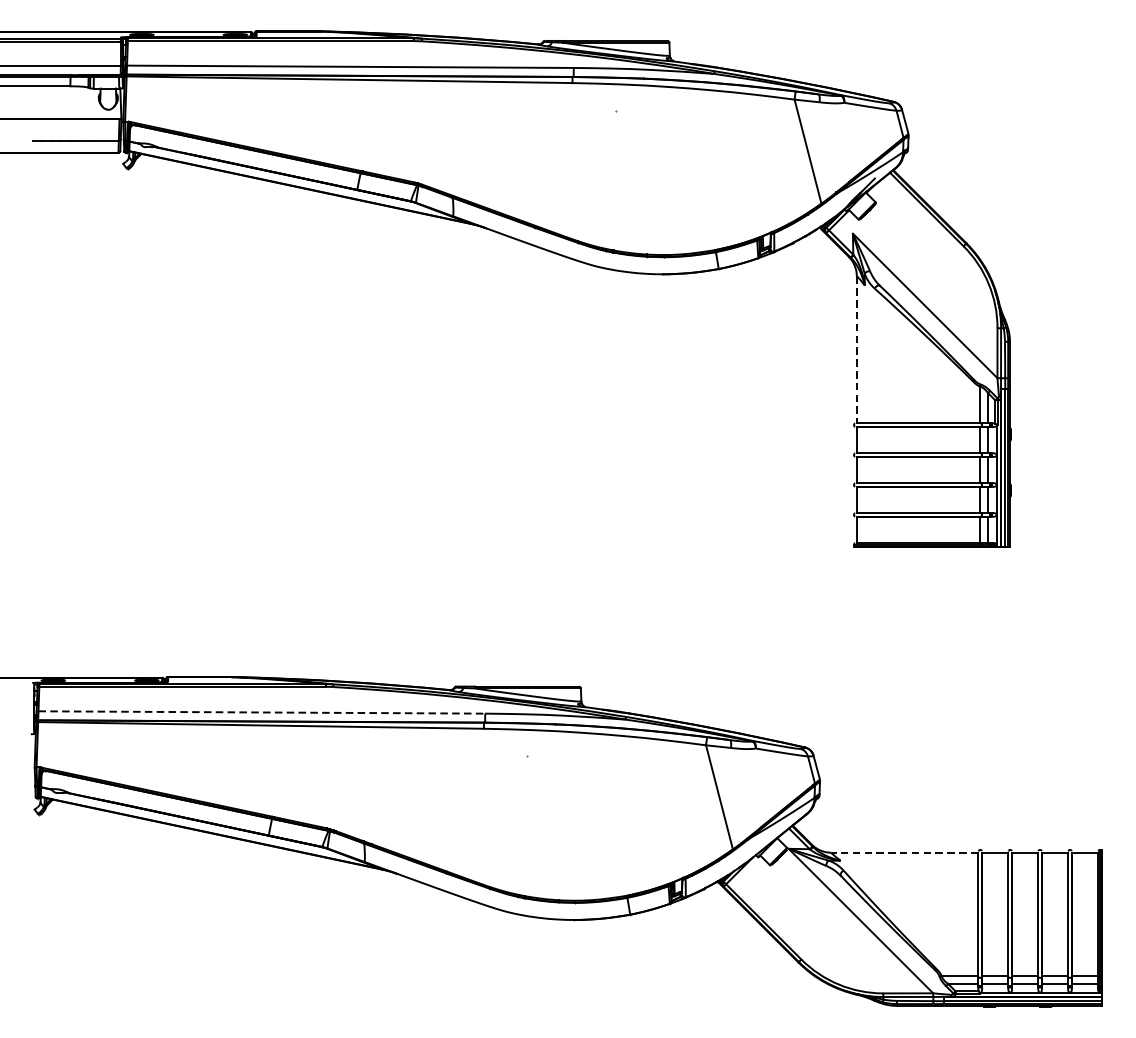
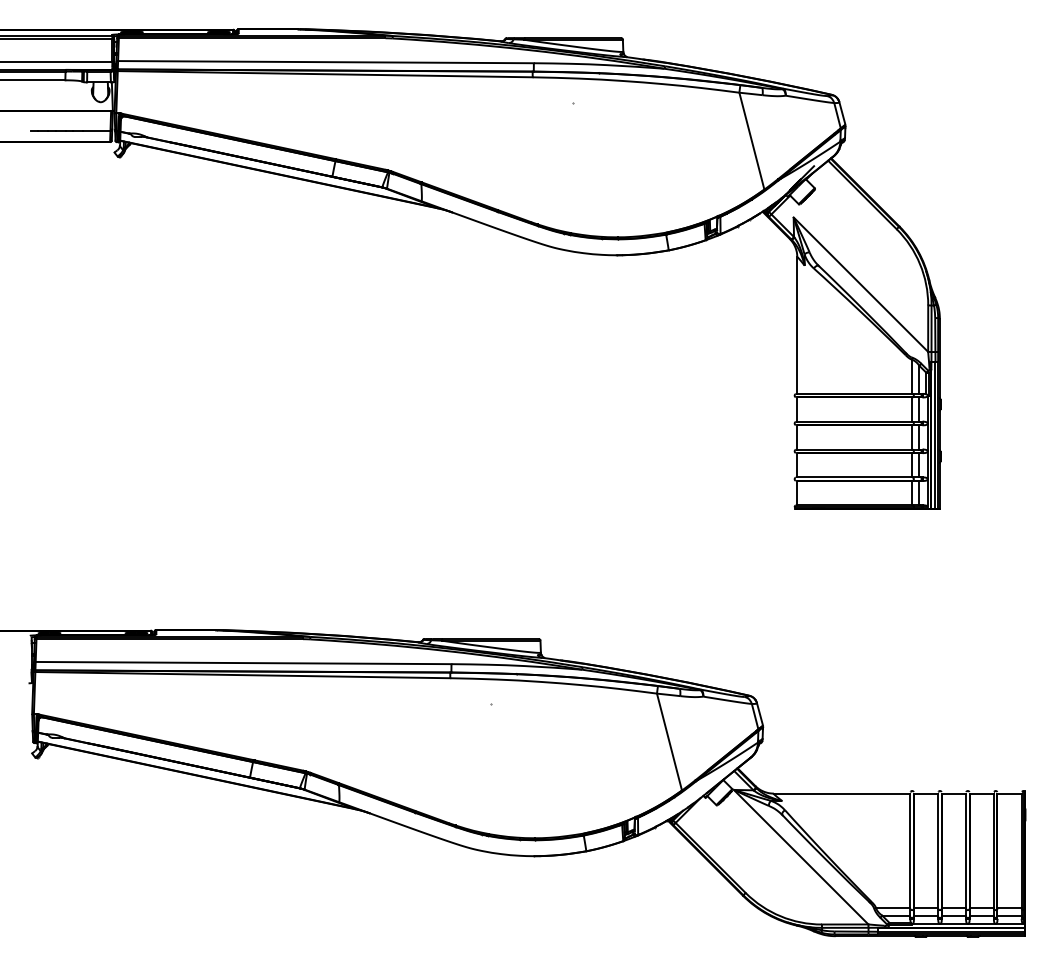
line: (857, 350) -> (797, 326), dashed -> solid
line: (261, 712) -> (243, 663), dashed -> solid
line: (904, 852) -> (841, 793), dashed -> solid

